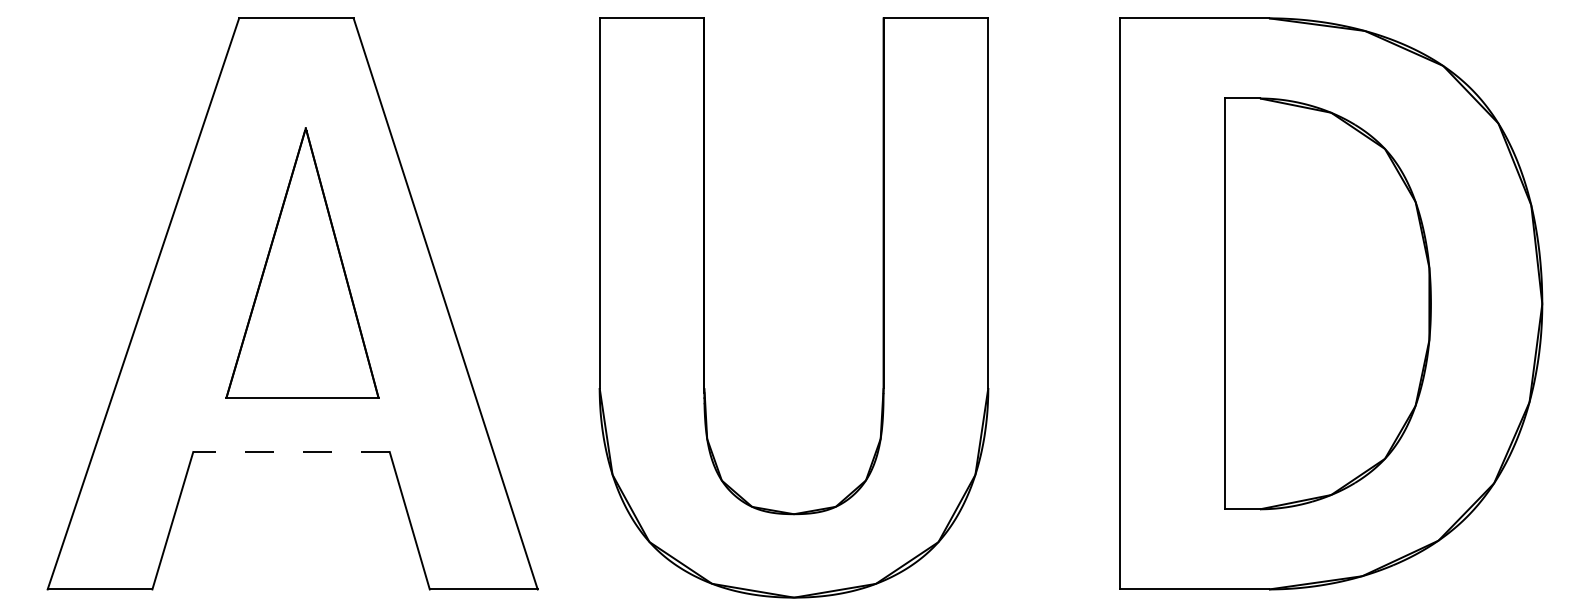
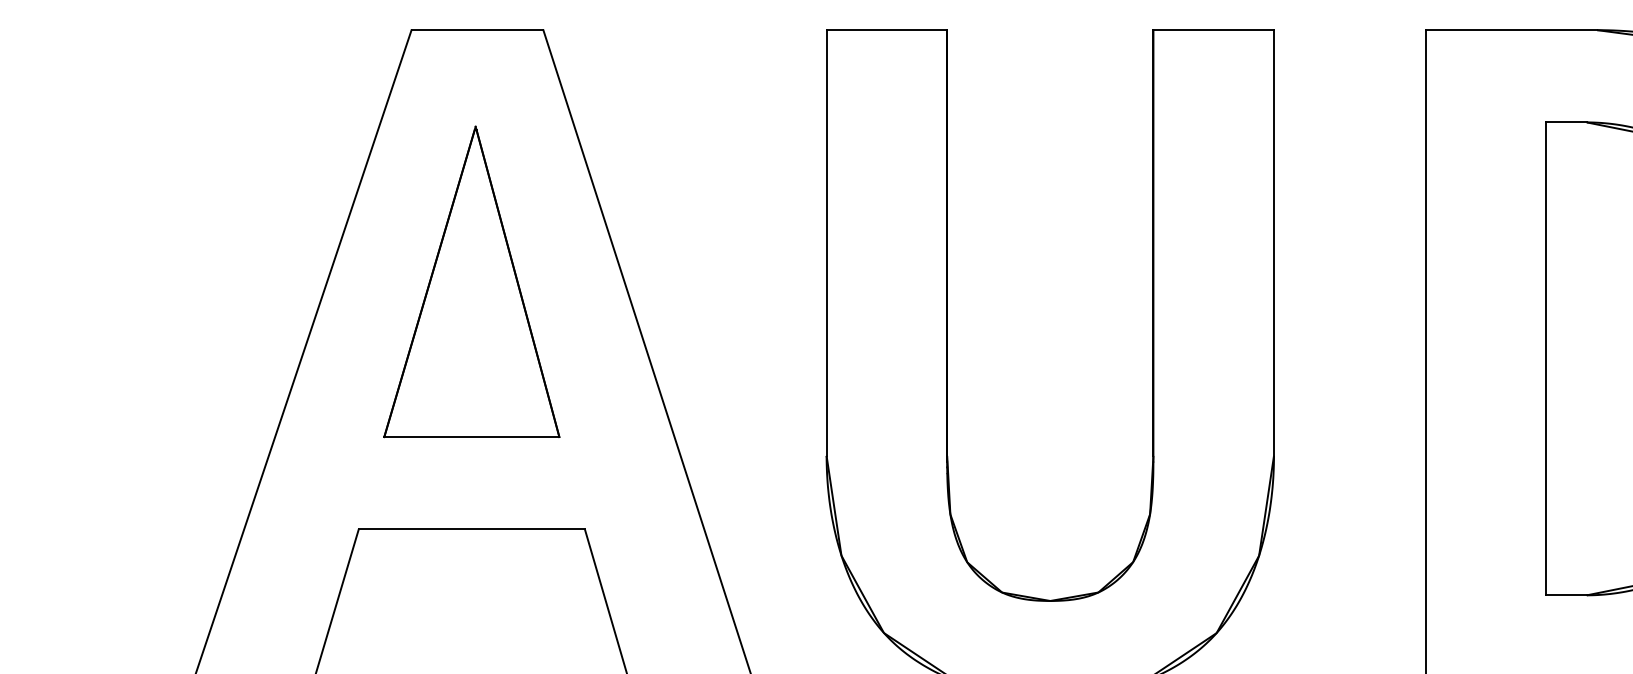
part: (302, 262) -> (471, 281), moved
line: (291, 452) -> (471, 529), dashed -> solid

